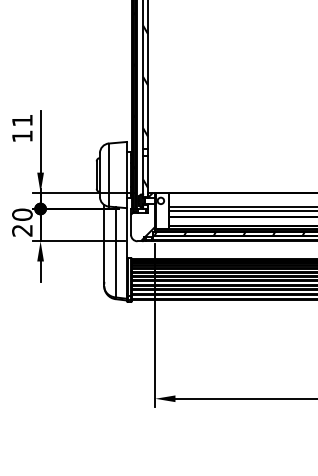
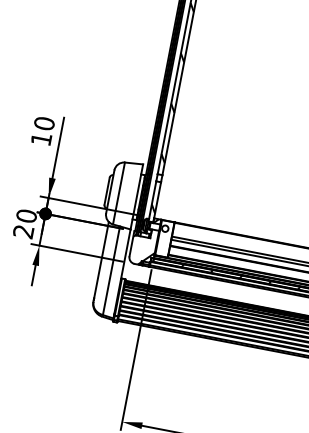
text: (22, 120) -> (44, 123), 11 -> 10

